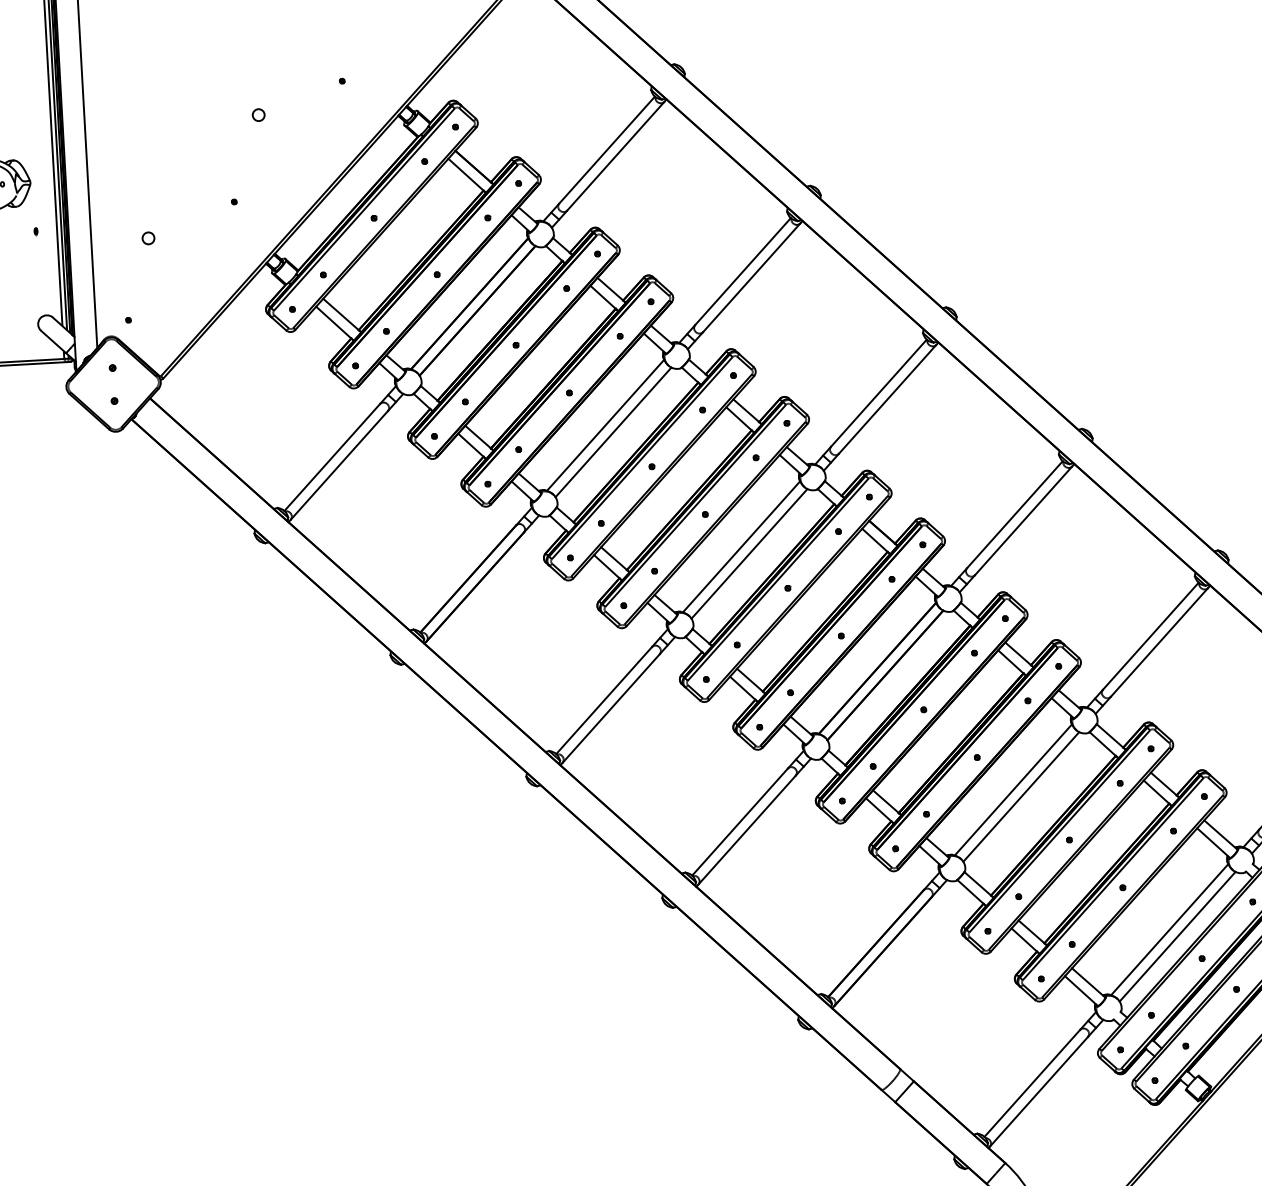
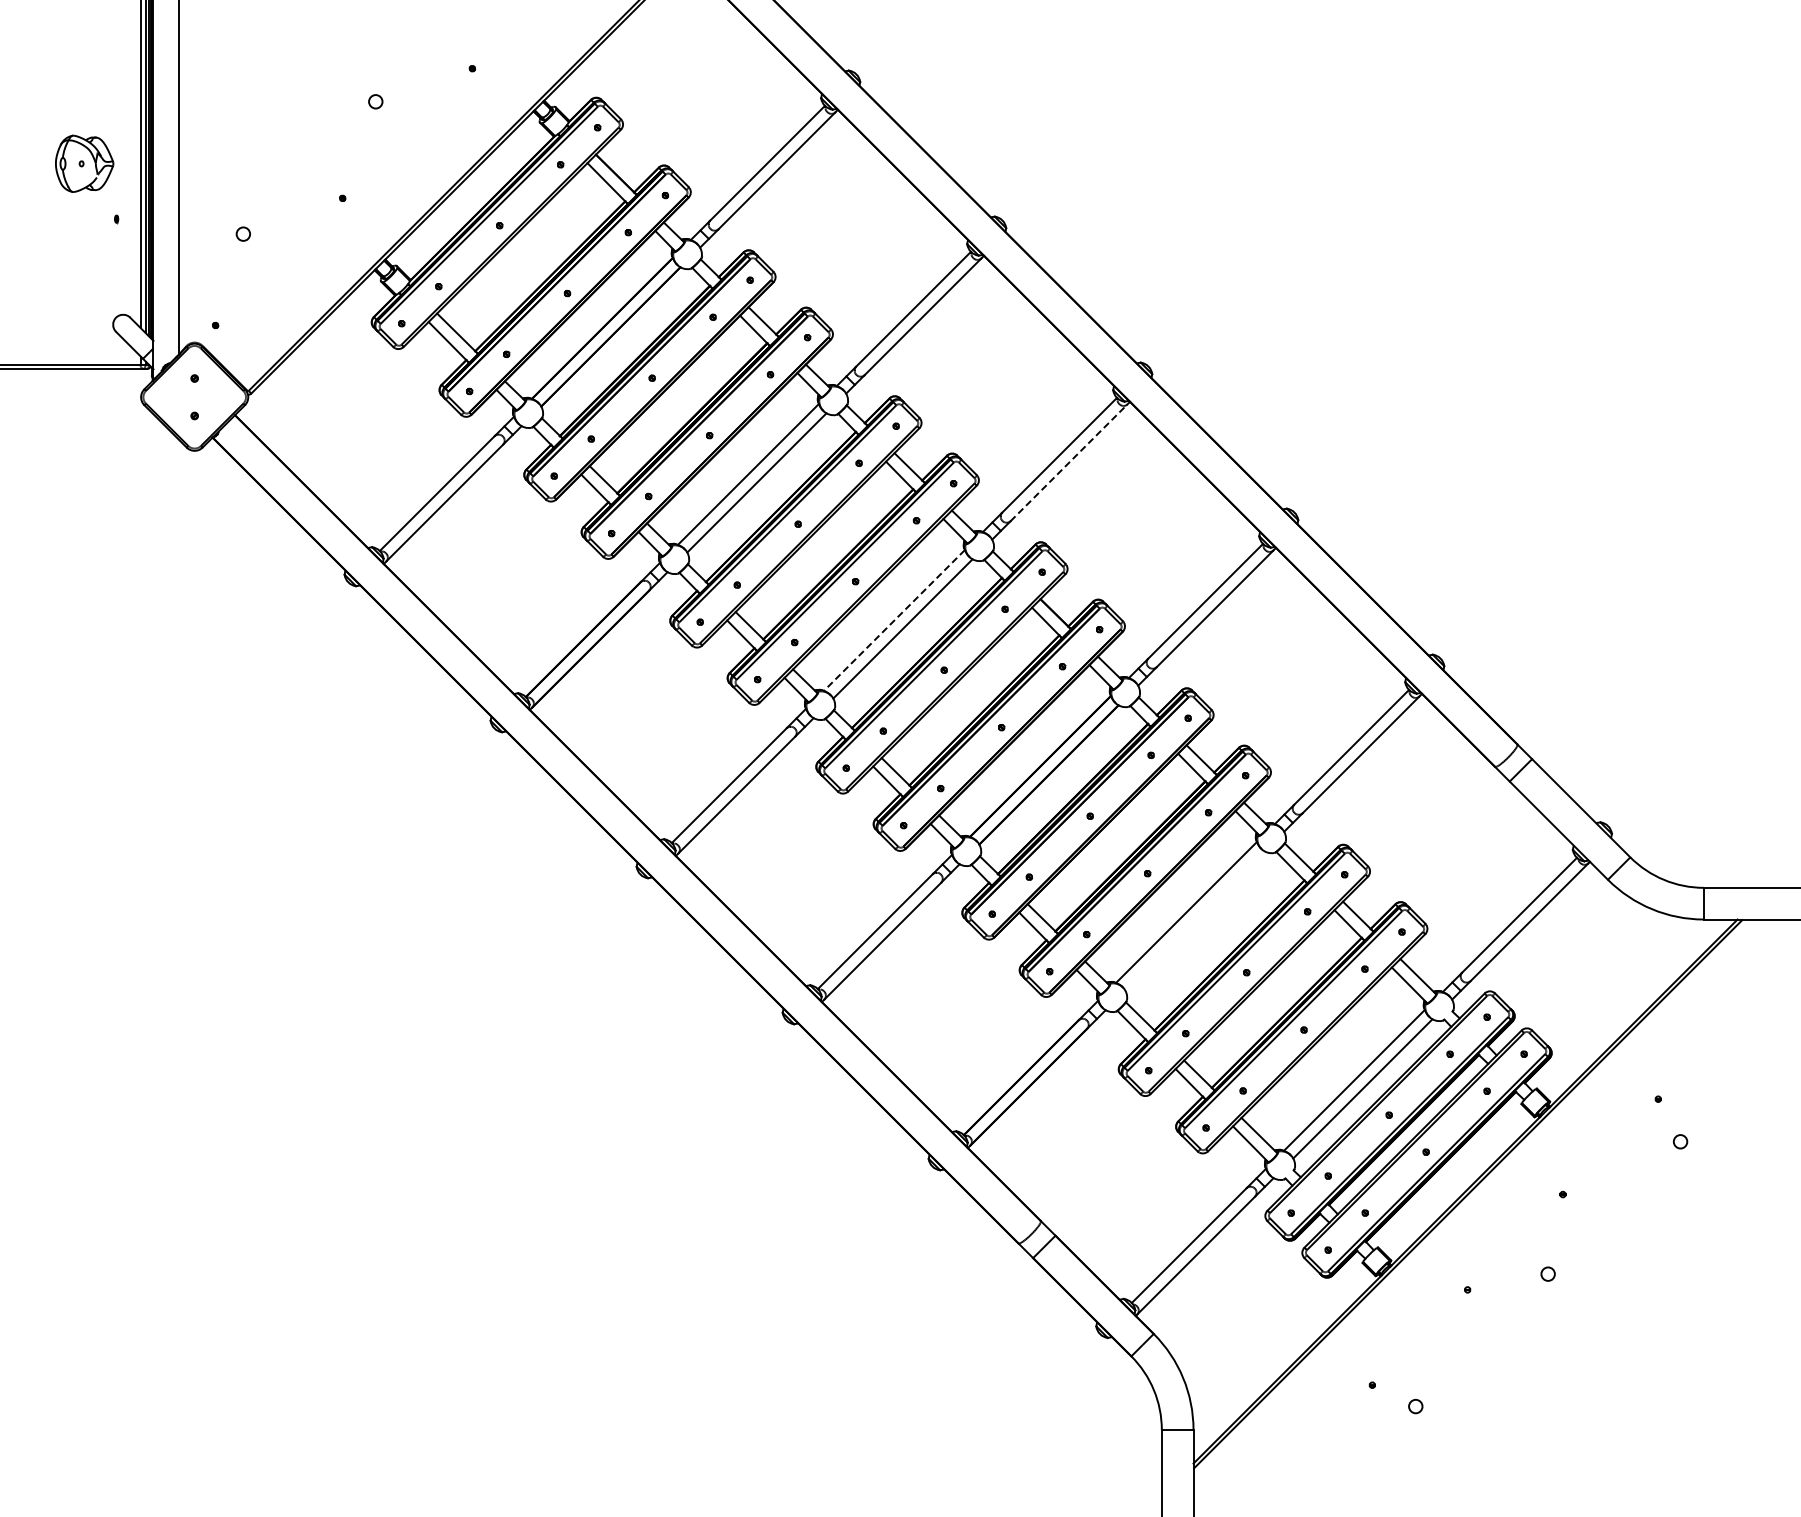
line: (887, 399) -> (1068, 462), solid -> dashed
line: (741, 546) -> (894, 620), solid -> dashed
line: (1020, 796) -> (1194, 920), removed

